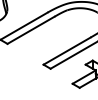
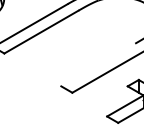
line: (66, 50) -> (97, 63), removed

